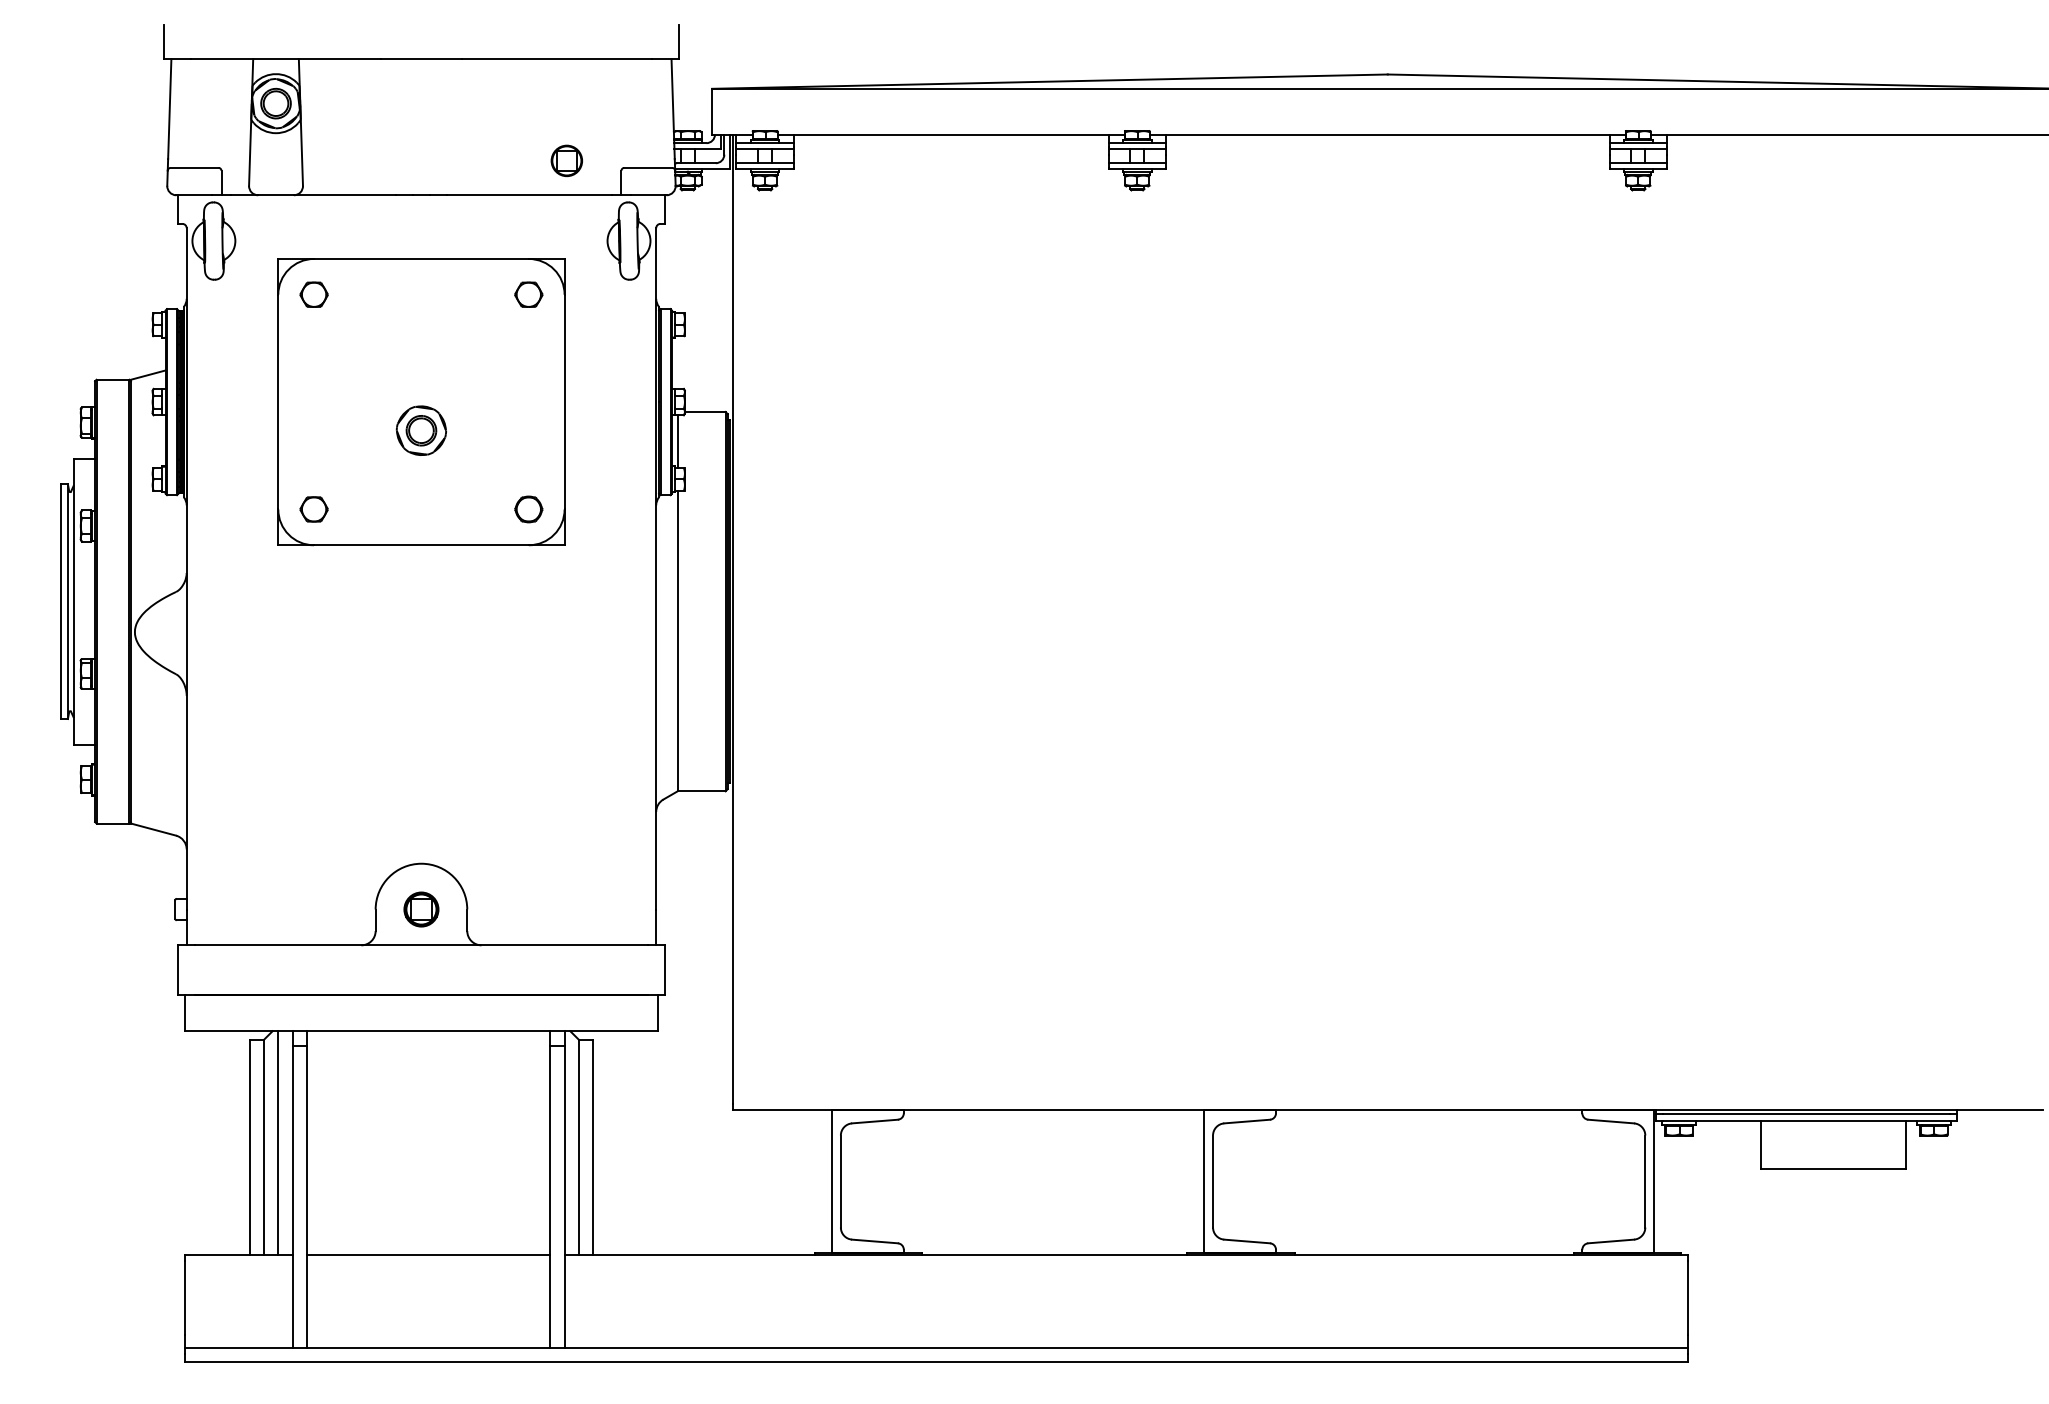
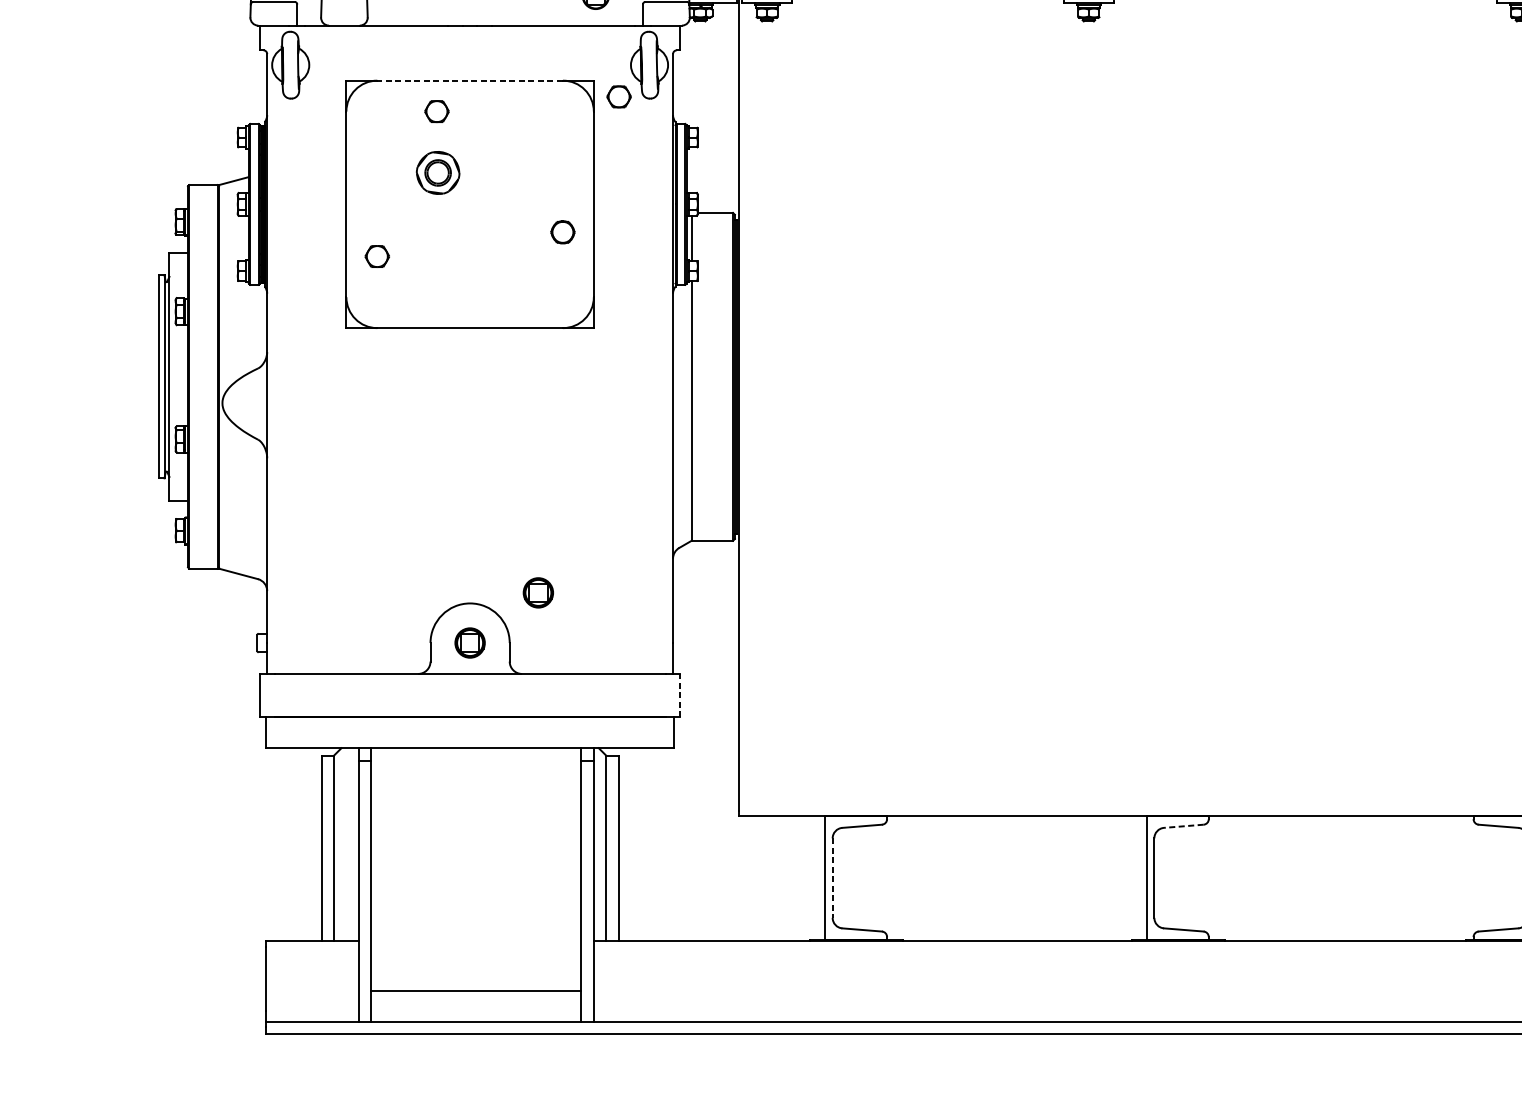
line: (420, 258) -> (469, 80), solid -> dashed
part: (313, 294) -> (436, 111), moved
part: (528, 294) -> (618, 96), moved
part: (420, 430) -> (437, 172), moved
part: (313, 509) -> (376, 256), moved
part: (528, 509) -> (562, 232), moved
part: (500, 851) -> (538, 592), added
line: (664, 969) -> (680, 694), solid -> dashed
line: (1246, 1121) -> (1183, 826), solid -> dashed
line: (278, 1142) -> (346, 844), removed
line: (840, 1181) -> (832, 878), solid -> dashed
line: (428, 1254) -> (476, 990), moved

